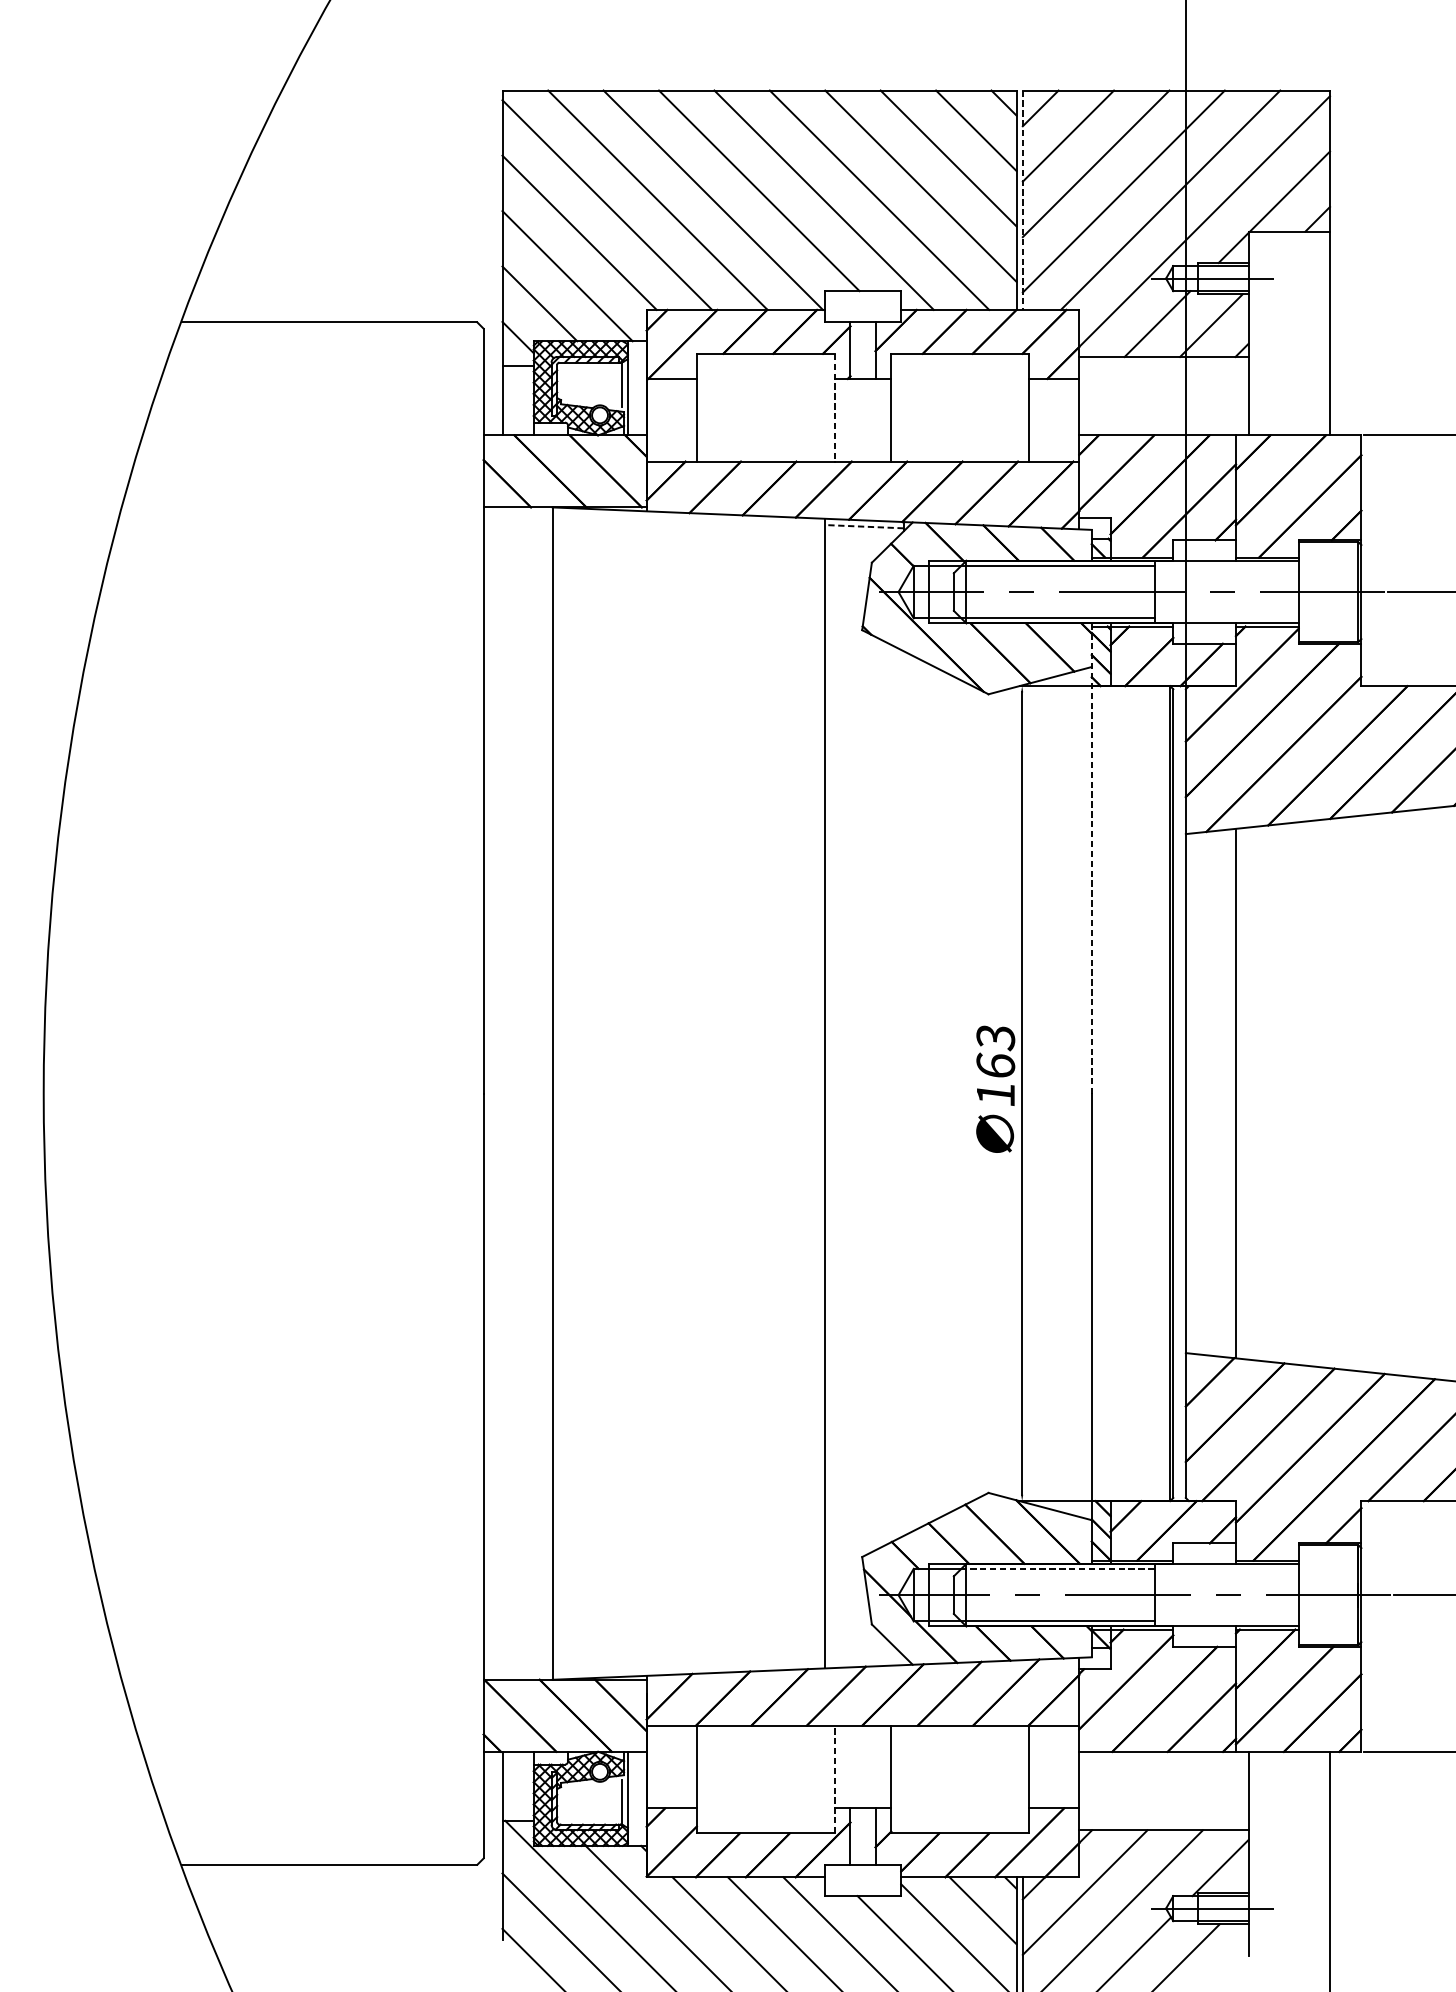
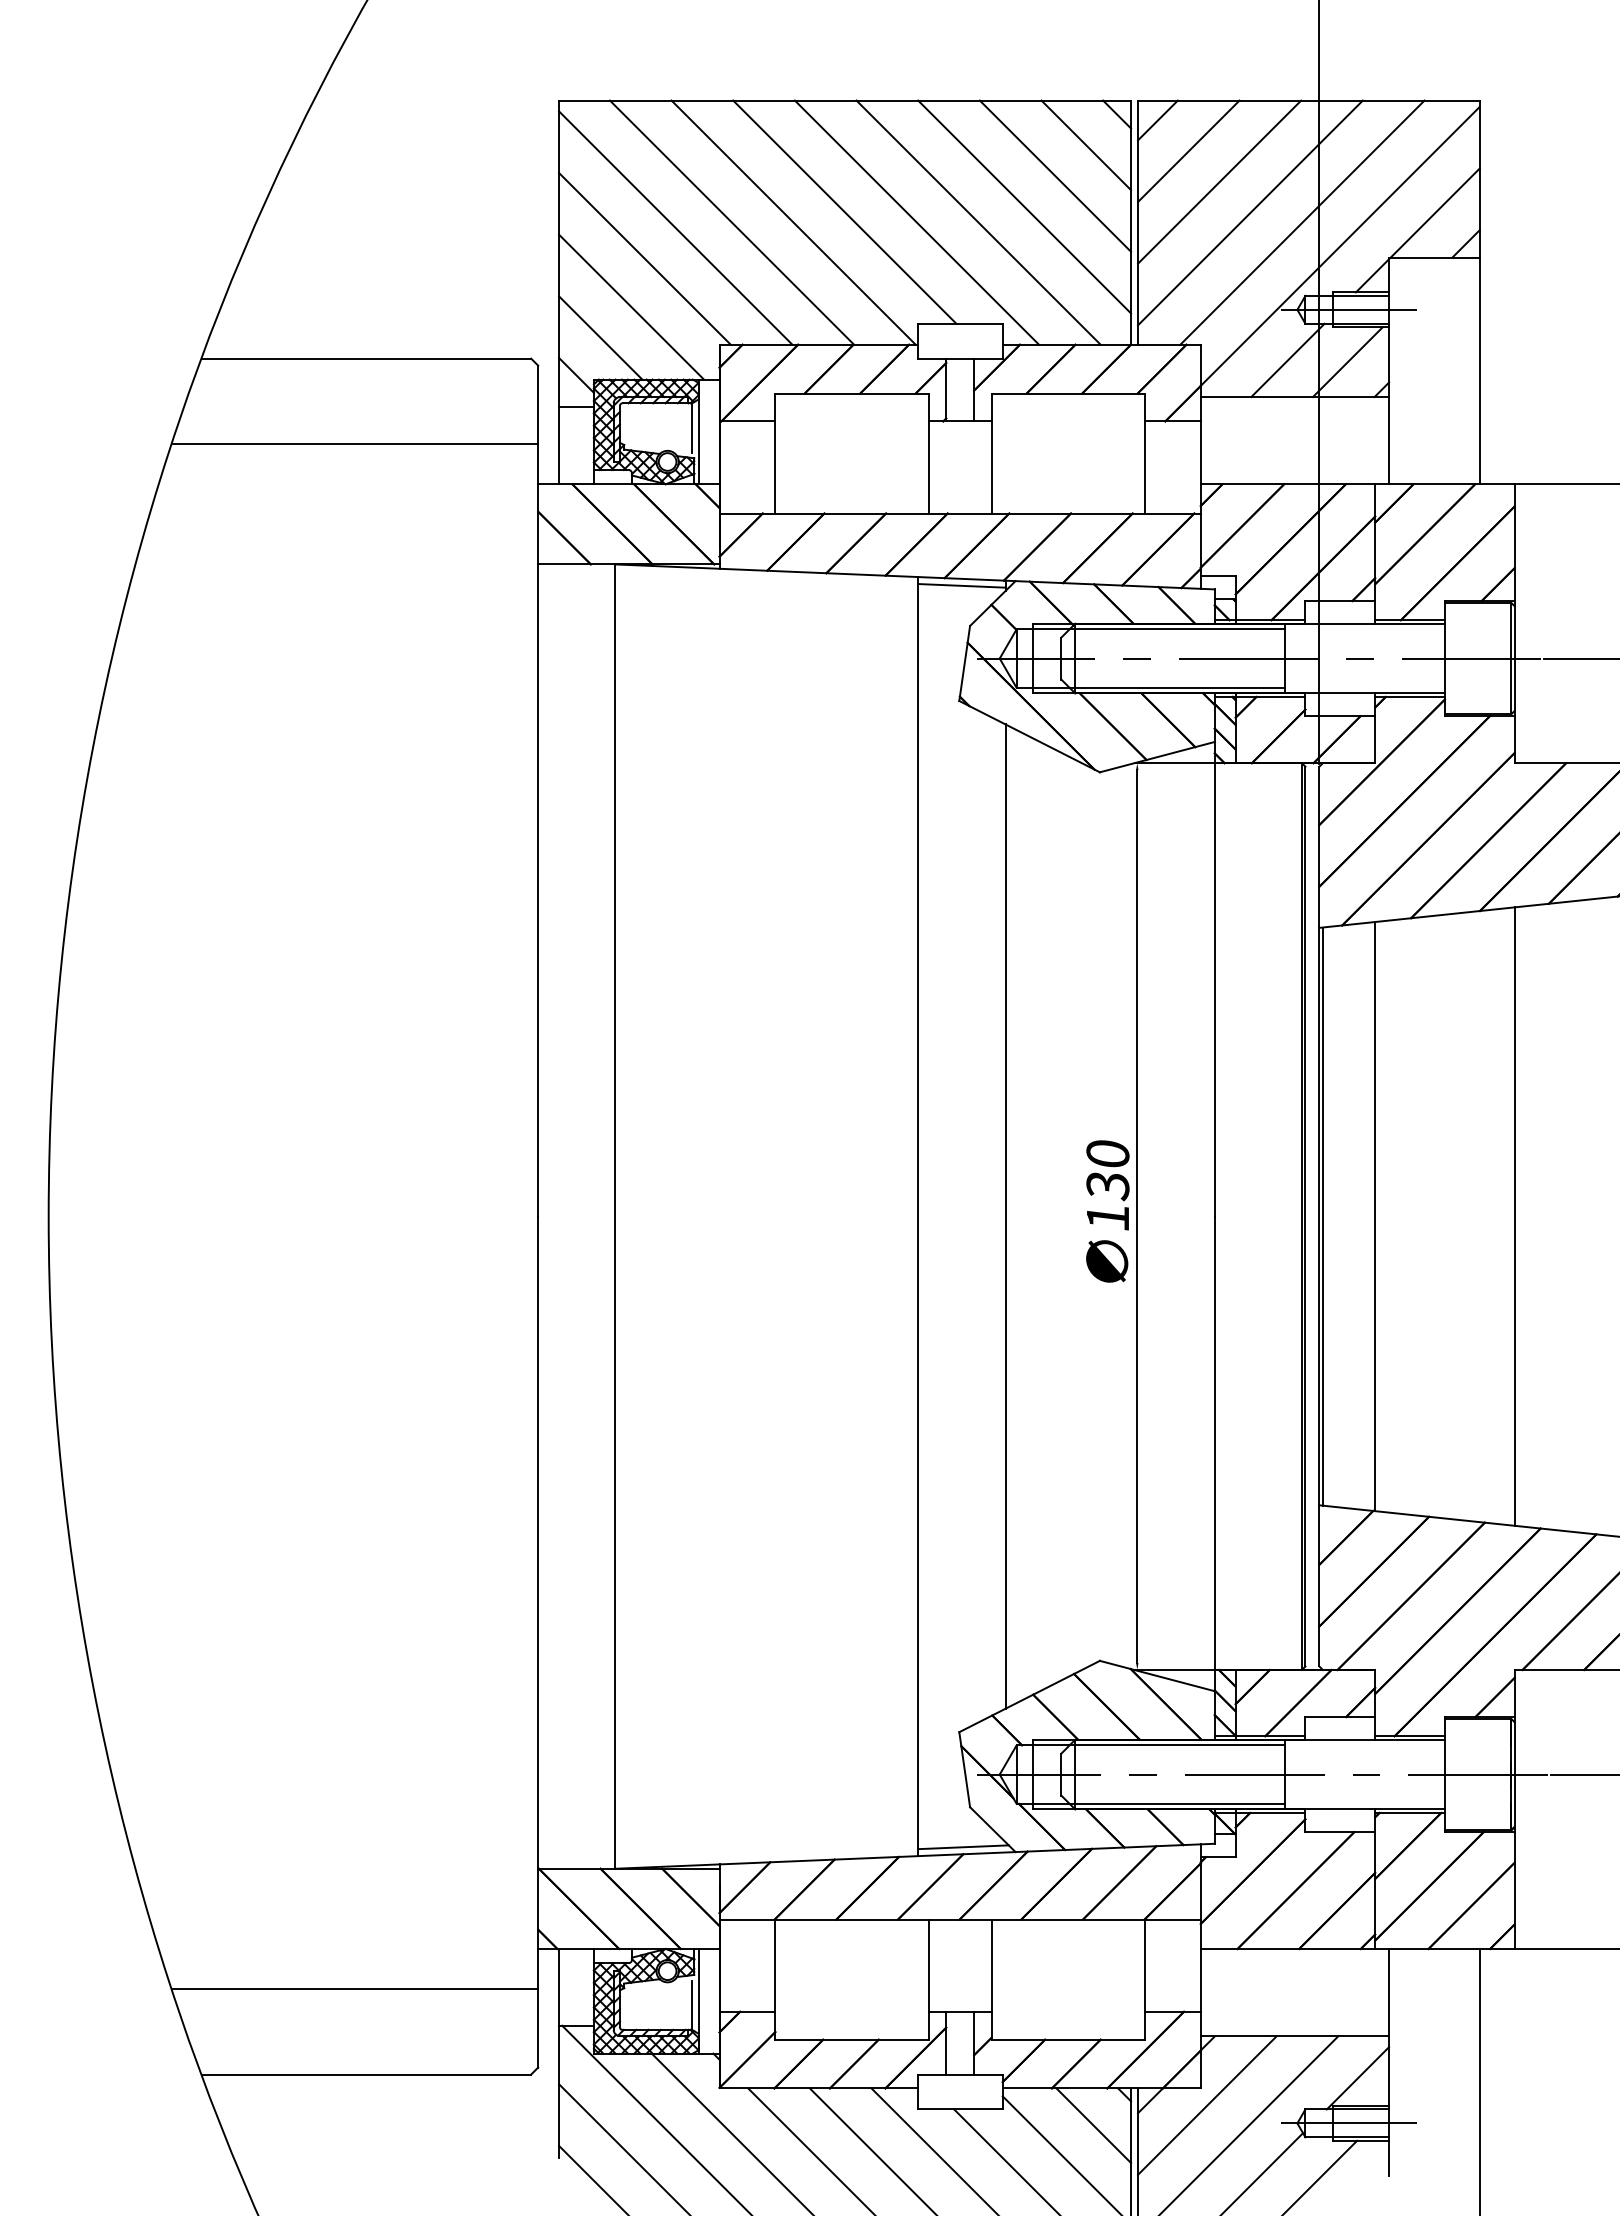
line: (1023, 201) -> (1138, 223), dashed -> solid
line: (319, 399) -> (355, 444), added
line: (834, 407) -> (928, 453), dashed -> solid
line: (864, 526) -> (961, 585), dashed -> solid
line: (1091, 858) -> (1214, 955), dashed -> solid
text: (995, 1052) -> (1107, 1170), 163 -> 130
line: (903, 1093) -> (1005, 1216), added
line: (1188, 1093) -> (1322, 1216), added
line: (1361, 1093) -> (1514, 1216), added
line: (1057, 1568) -> (1176, 1745), dashed -> solid
line: (865, 1660) -> (963, 1847), added
line: (834, 1779) -> (928, 1979), dashed -> solid
line: (319, 1788) -> (355, 1989), added

